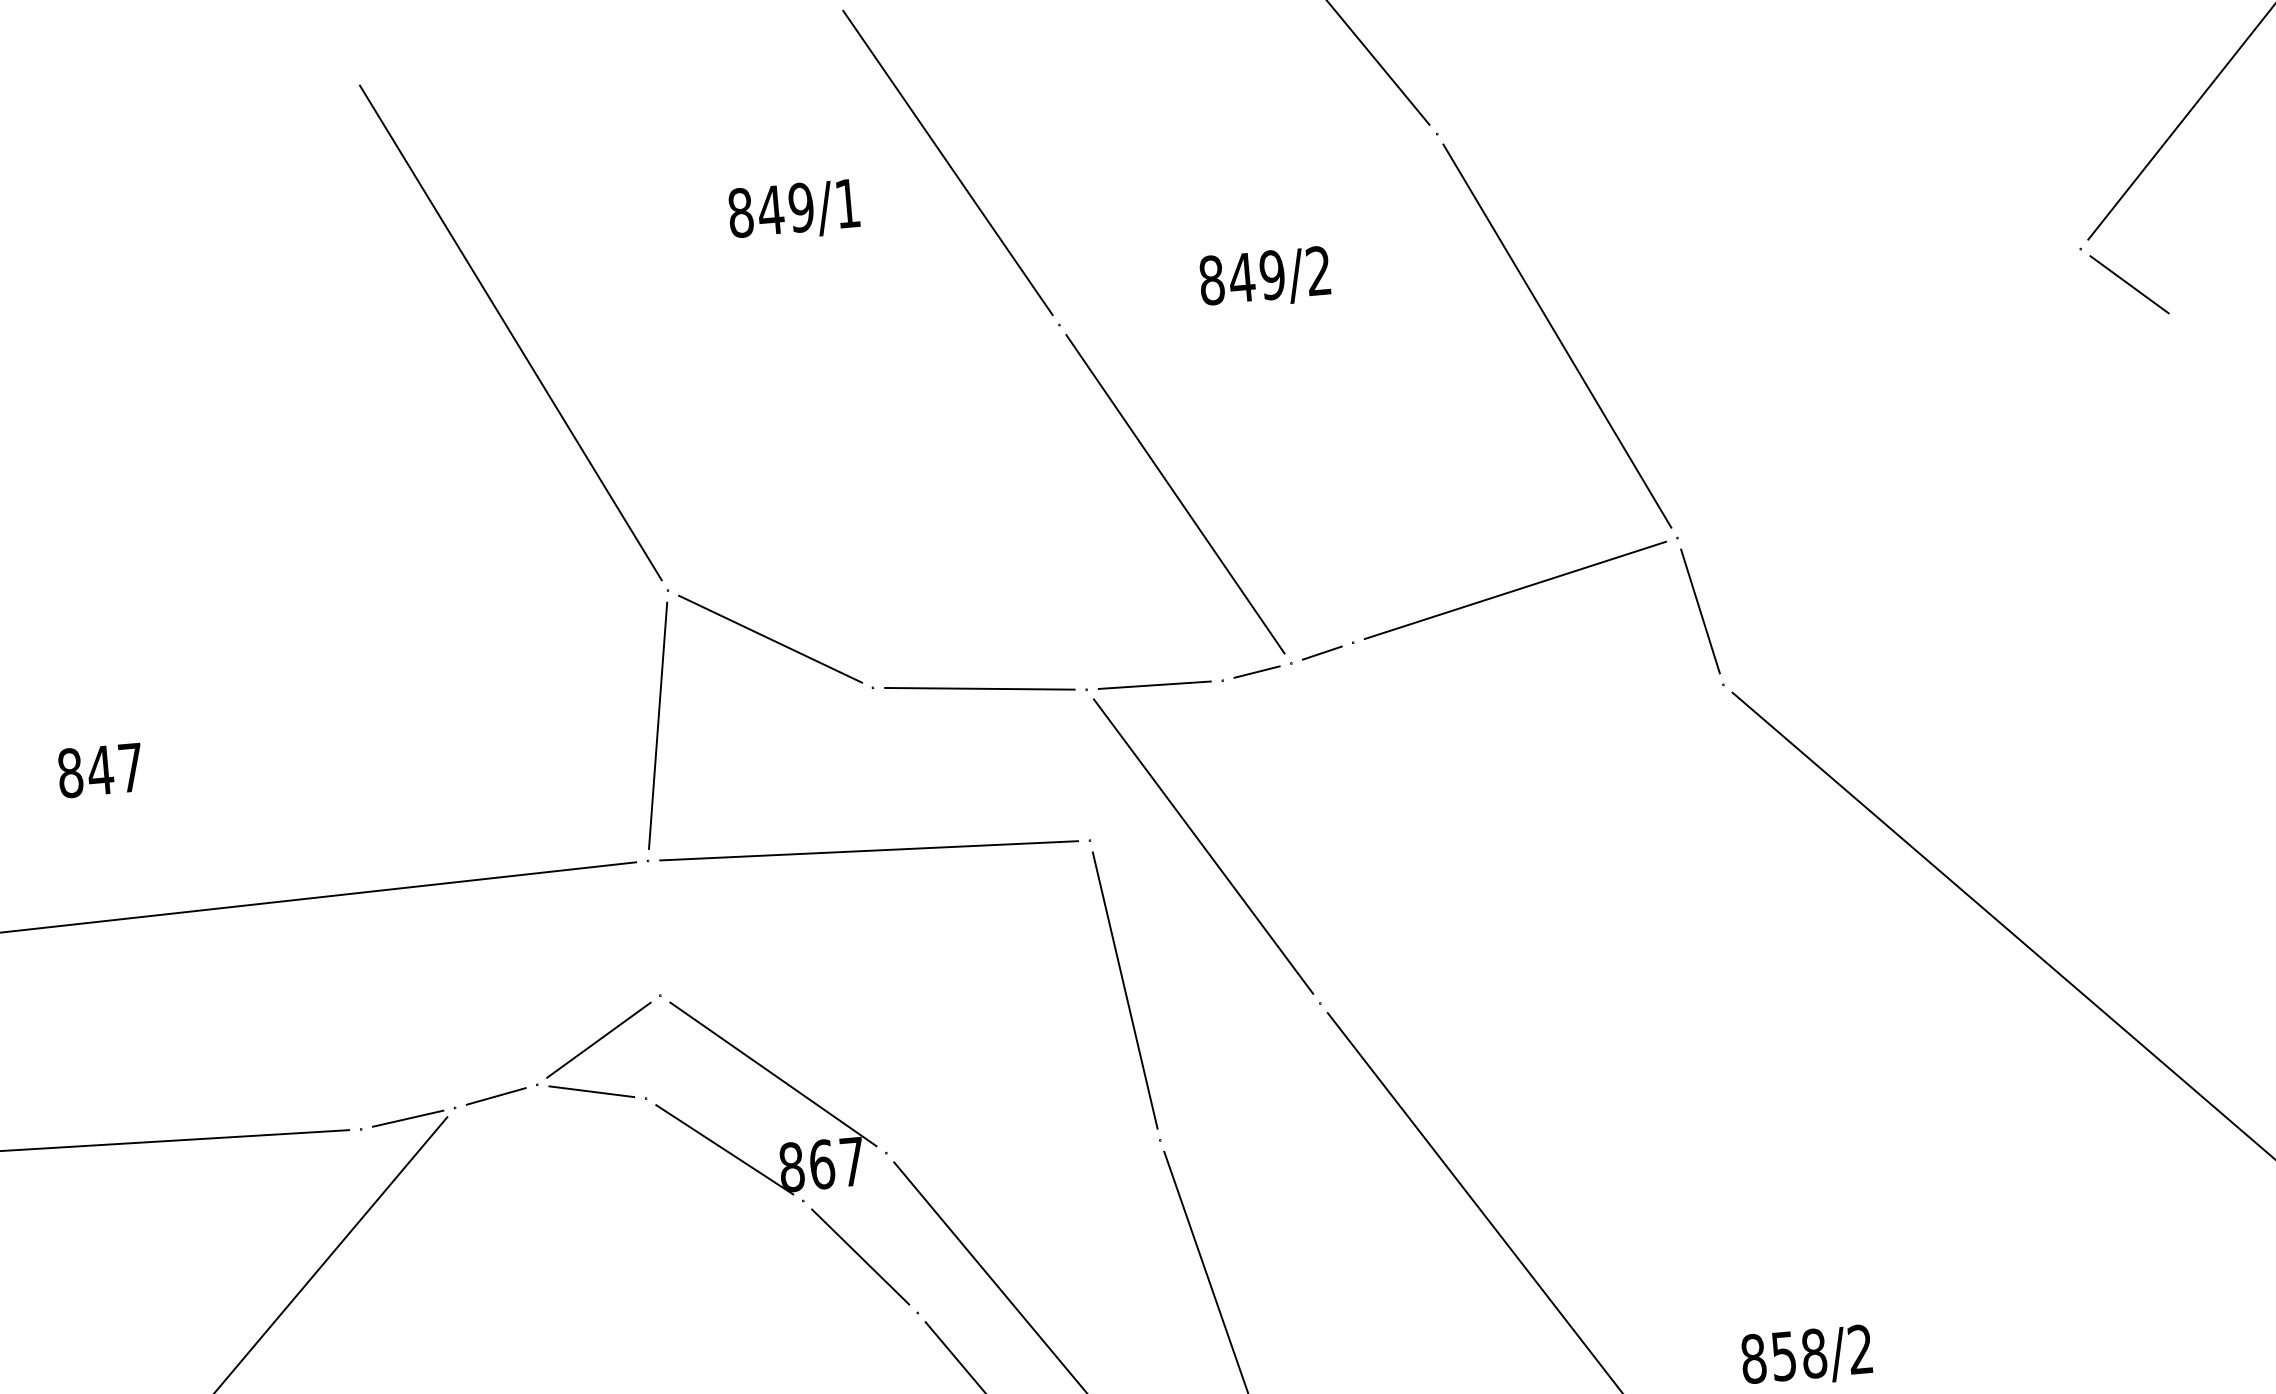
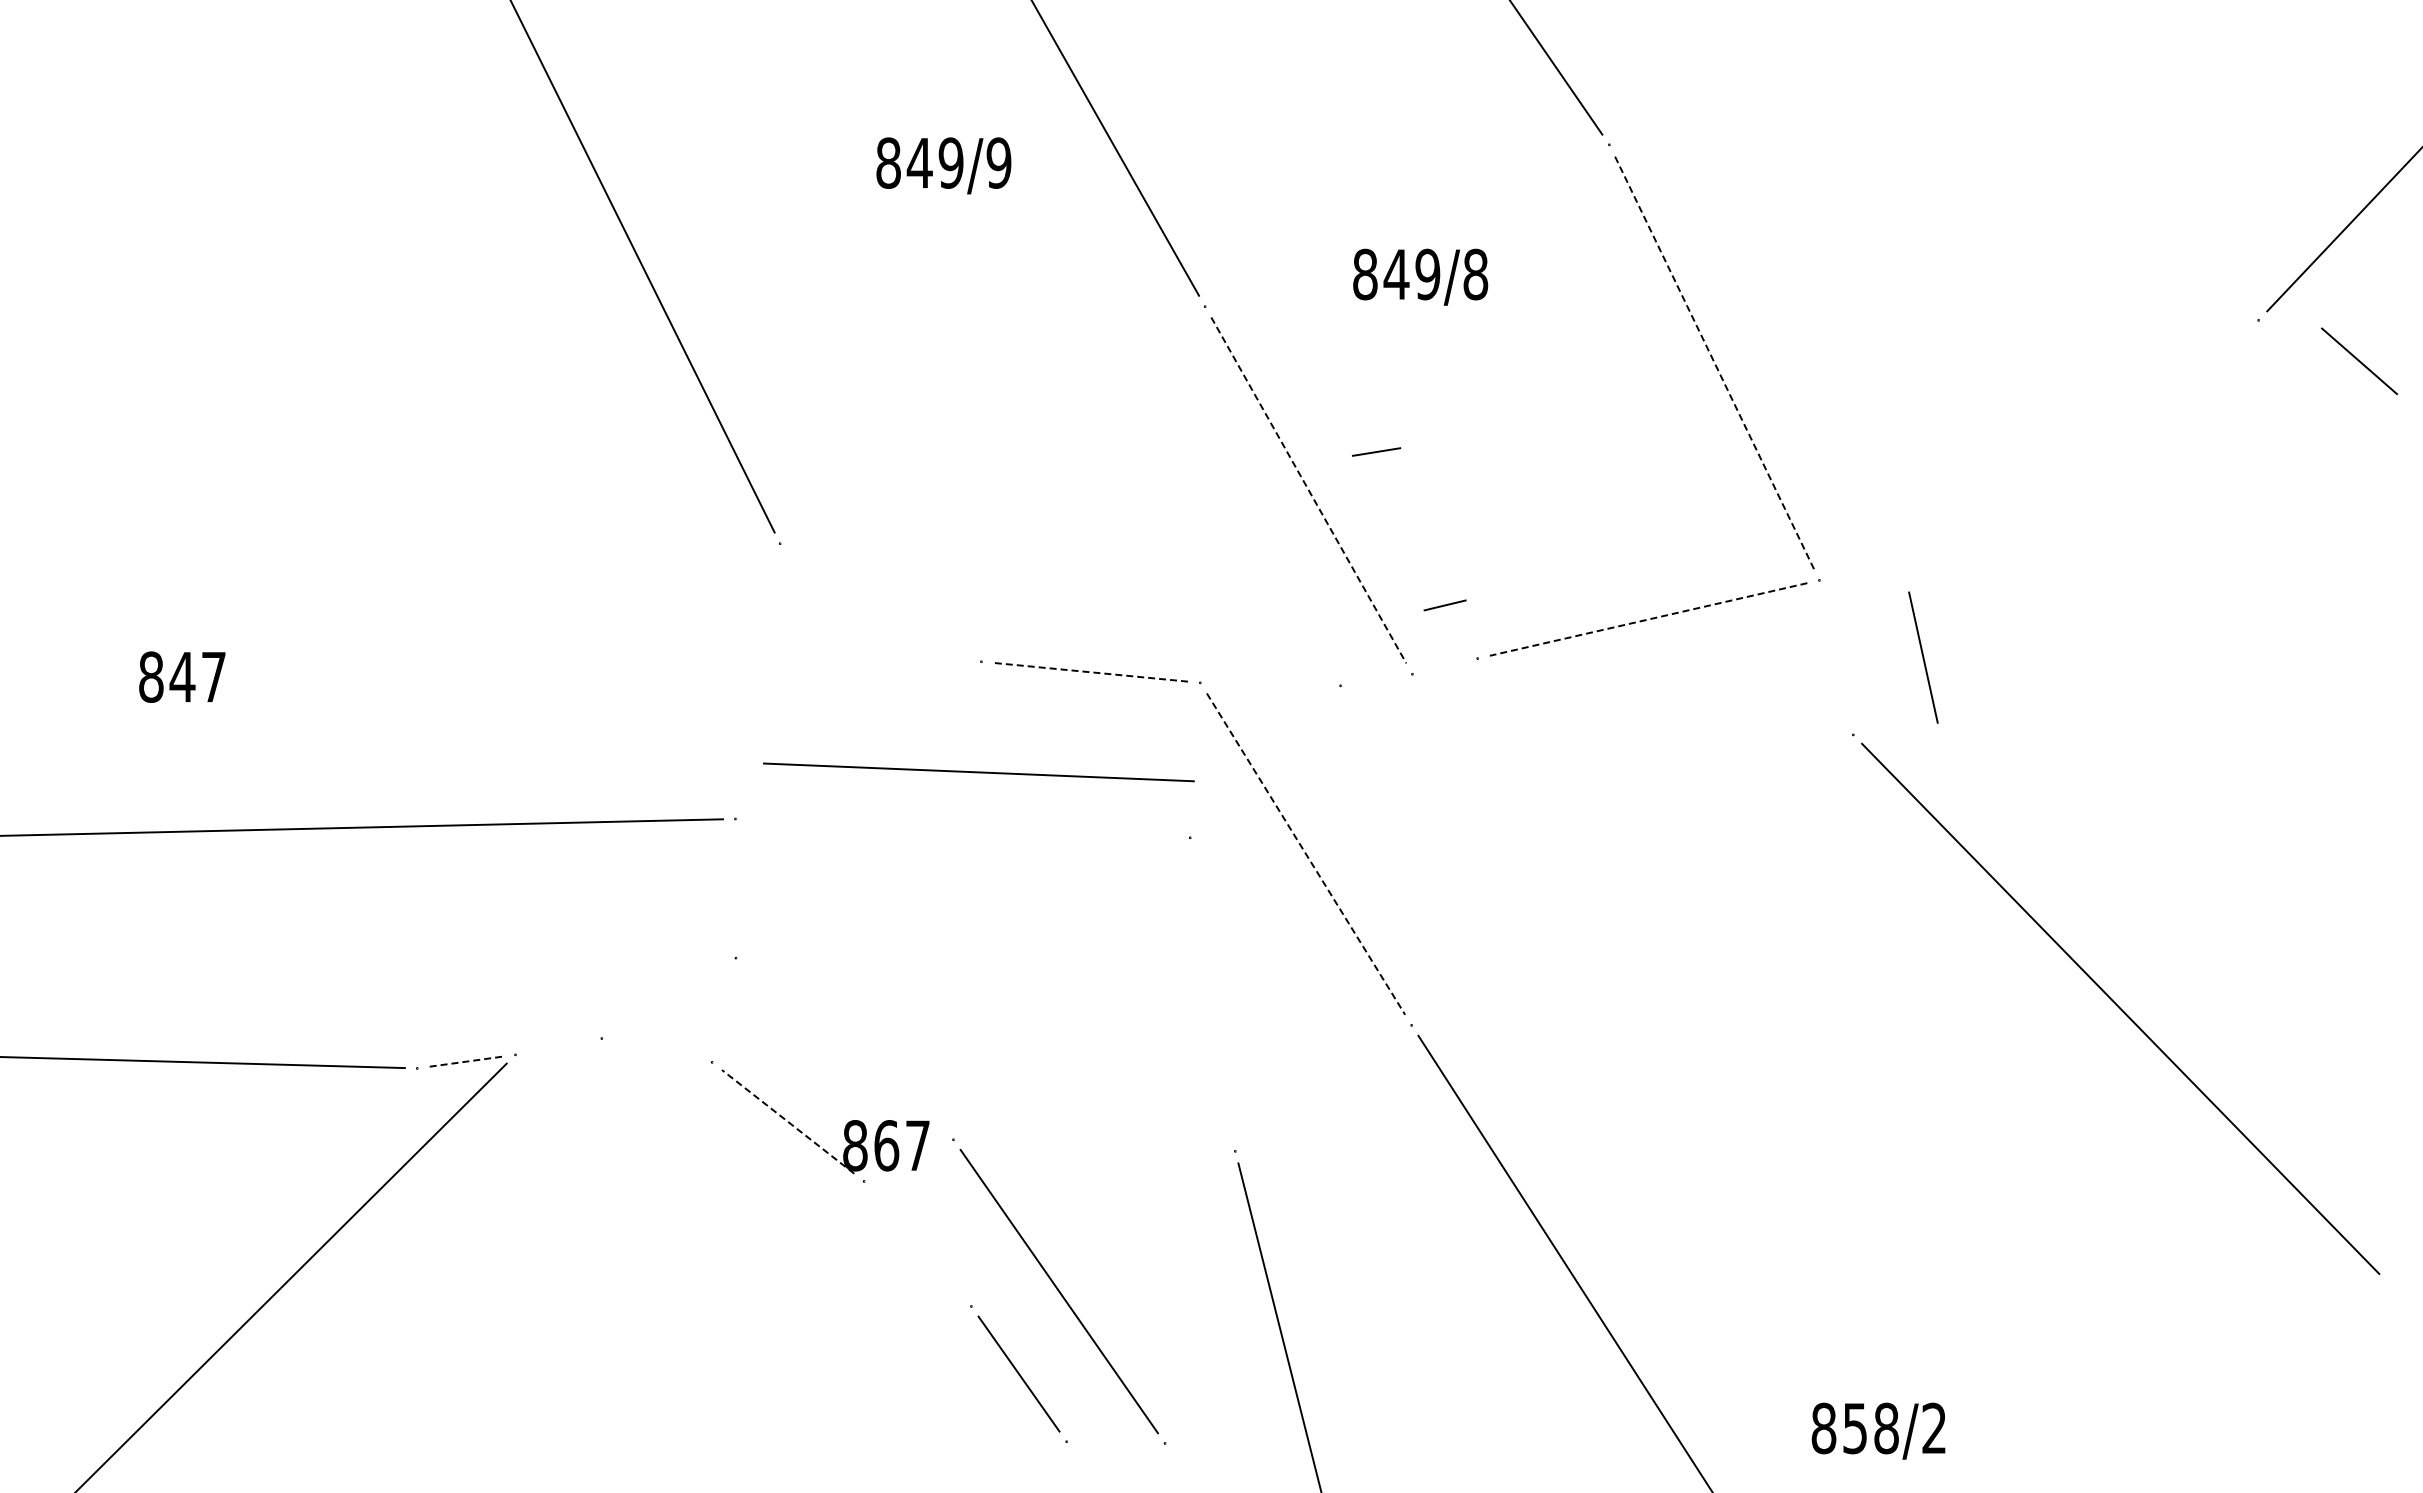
text: (847, 202) -> (998, 162), 849/1 -> 849/9
text: (1318, 271) -> (1475, 274), 849/2 -> 849/8
line: (2129, 283) -> (2359, 360), moved
line: (1557, 335) -> (1714, 362), solid -> dashed
line: (1175, 494) -> (1308, 490), solid -> dashed
line: (1515, 590) -> (1648, 619), solid -> dashed
line: (1700, 611) -> (1923, 657), moved
line: (770, 639) -> (880, 602), removed
line: (1321, 653) -> (1444, 605), moved
line: (1256, 671) -> (1376, 451), moved
line: (1154, 685) -> (1270, 684), removed
line: (979, 689) -> (1090, 672), solid -> dashed
line: (657, 724) -> (757, 680), removed
line: (1204, 846) -> (1306, 854), solid -> dashed
line: (868, 850) -> (978, 772), moved
line: (1124, 990) -> (1212, 994), removed
line: (598, 1040) -> (668, 998), removed
line: (773, 1073) -> (844, 1048), removed
line: (591, 1091) -> (656, 1050), removed
line: (496, 1096) -> (558, 1046), removed
line: (408, 1118) -> (466, 1061), solid -> dashed
line: (724, 1149) -> (787, 1121), solid -> dashed
line: (860, 1256) -> (917, 1243), removed

